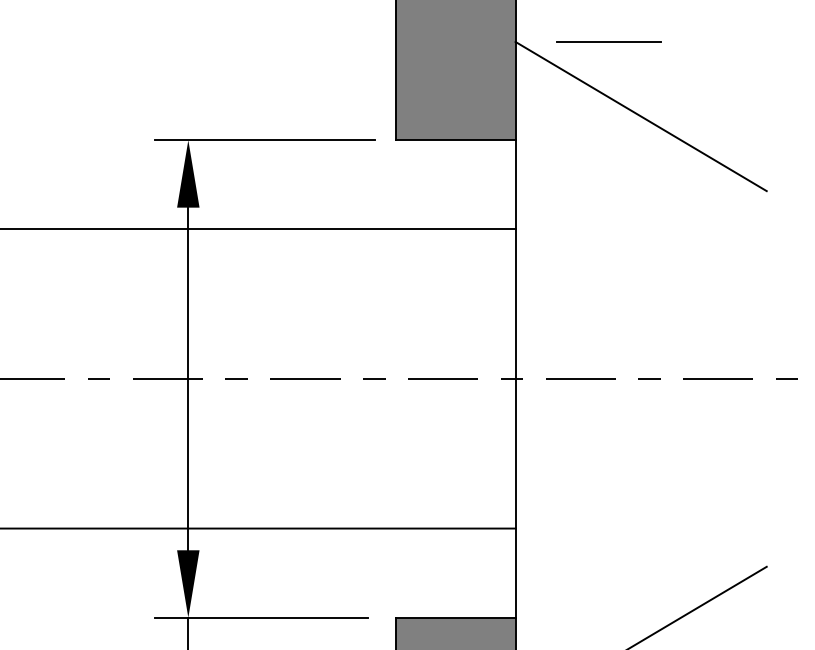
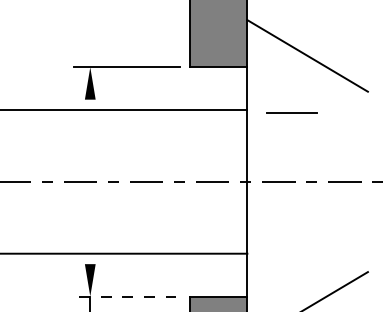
line: (607, 40) -> (291, 112), moved
line: (188, 378) -> (90, 181), removed
line: (259, 617) -> (124, 296), solid -> dashed

